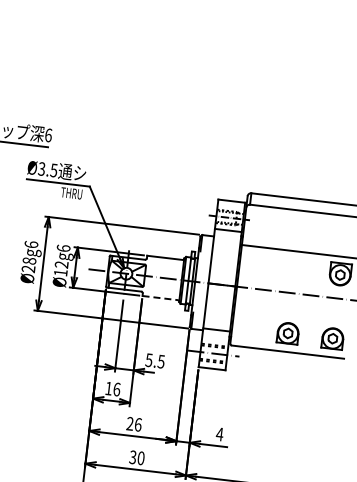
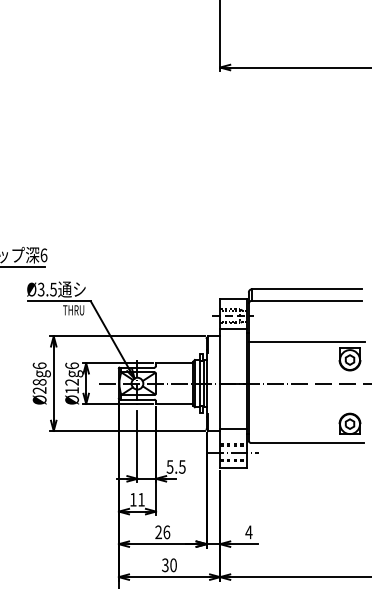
line: (159, 297) -> (173, 403), dashed -> solid
part: (287, 332) -> (304, 423), removed
text: (116, 389) -> (141, 499), 16 -> 11

